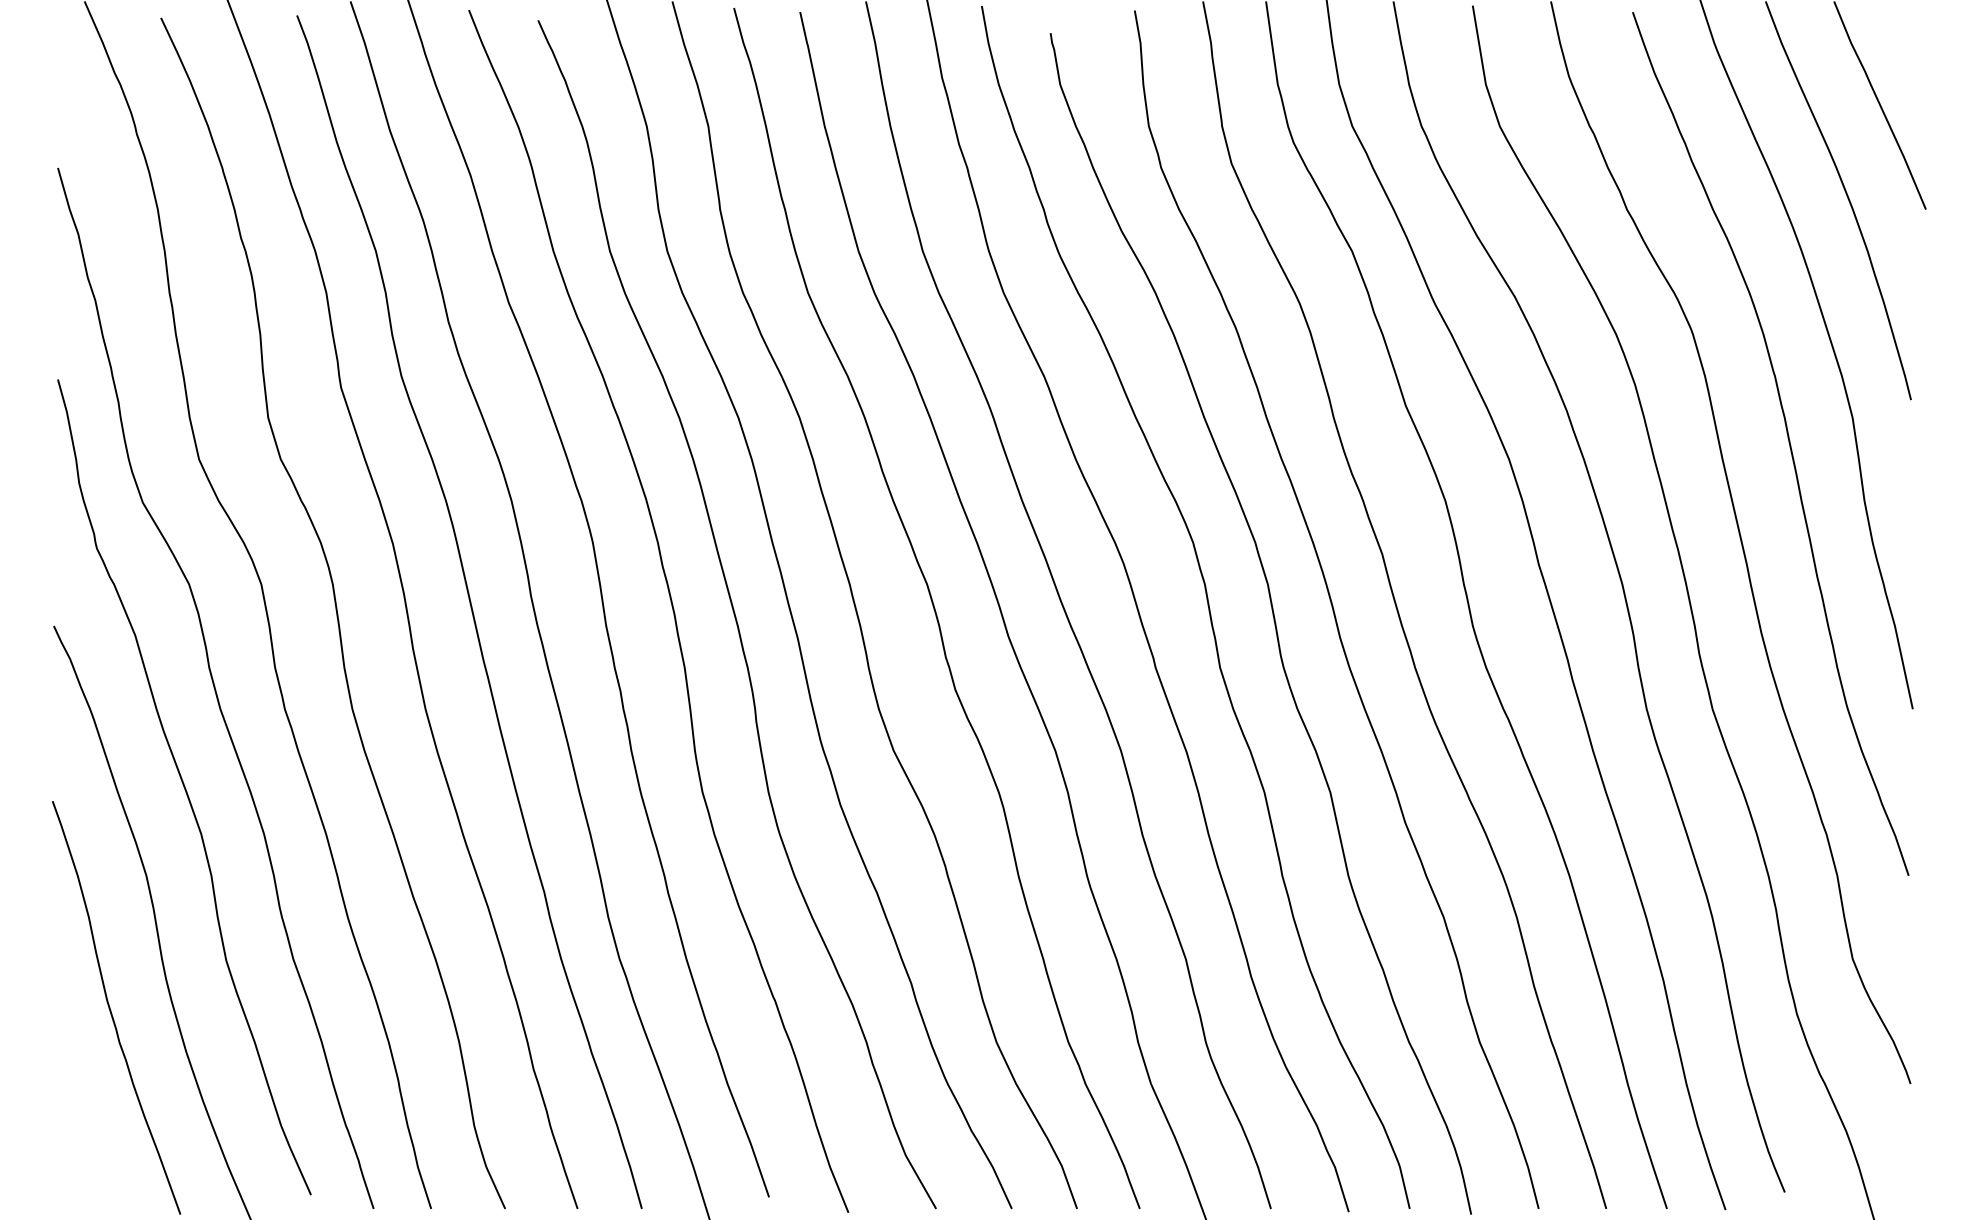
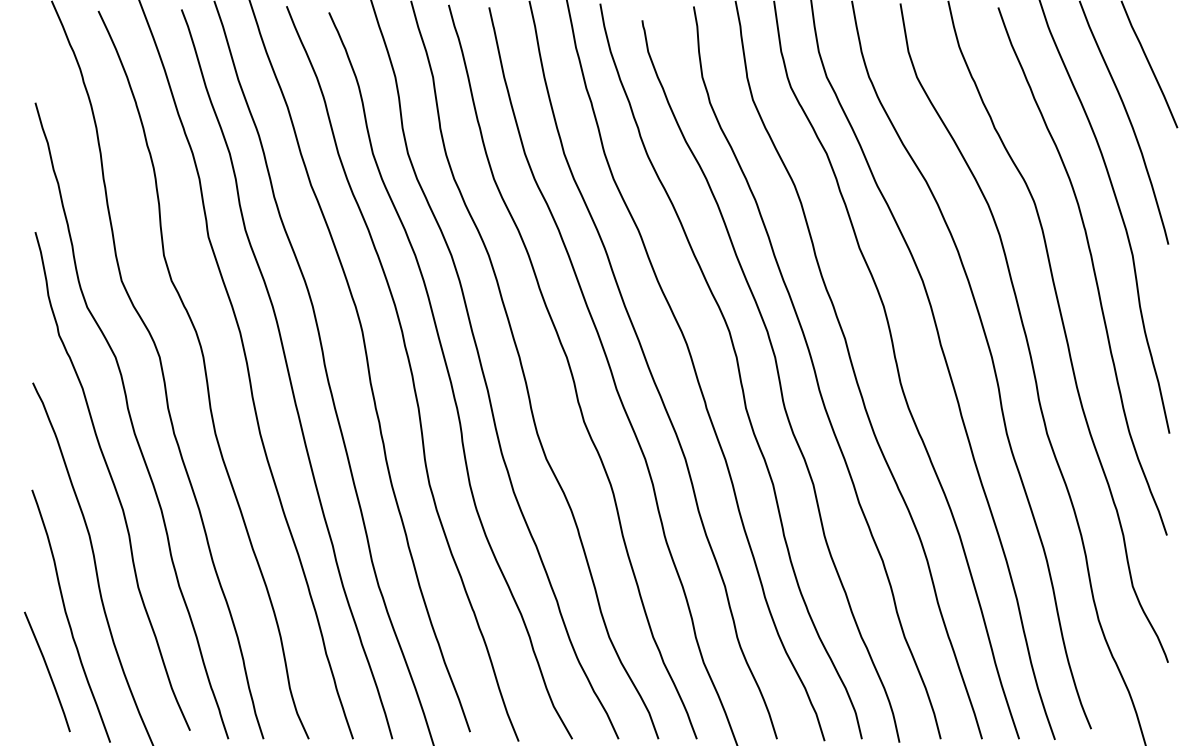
line: (77, 1098) -> (47, 671), added

